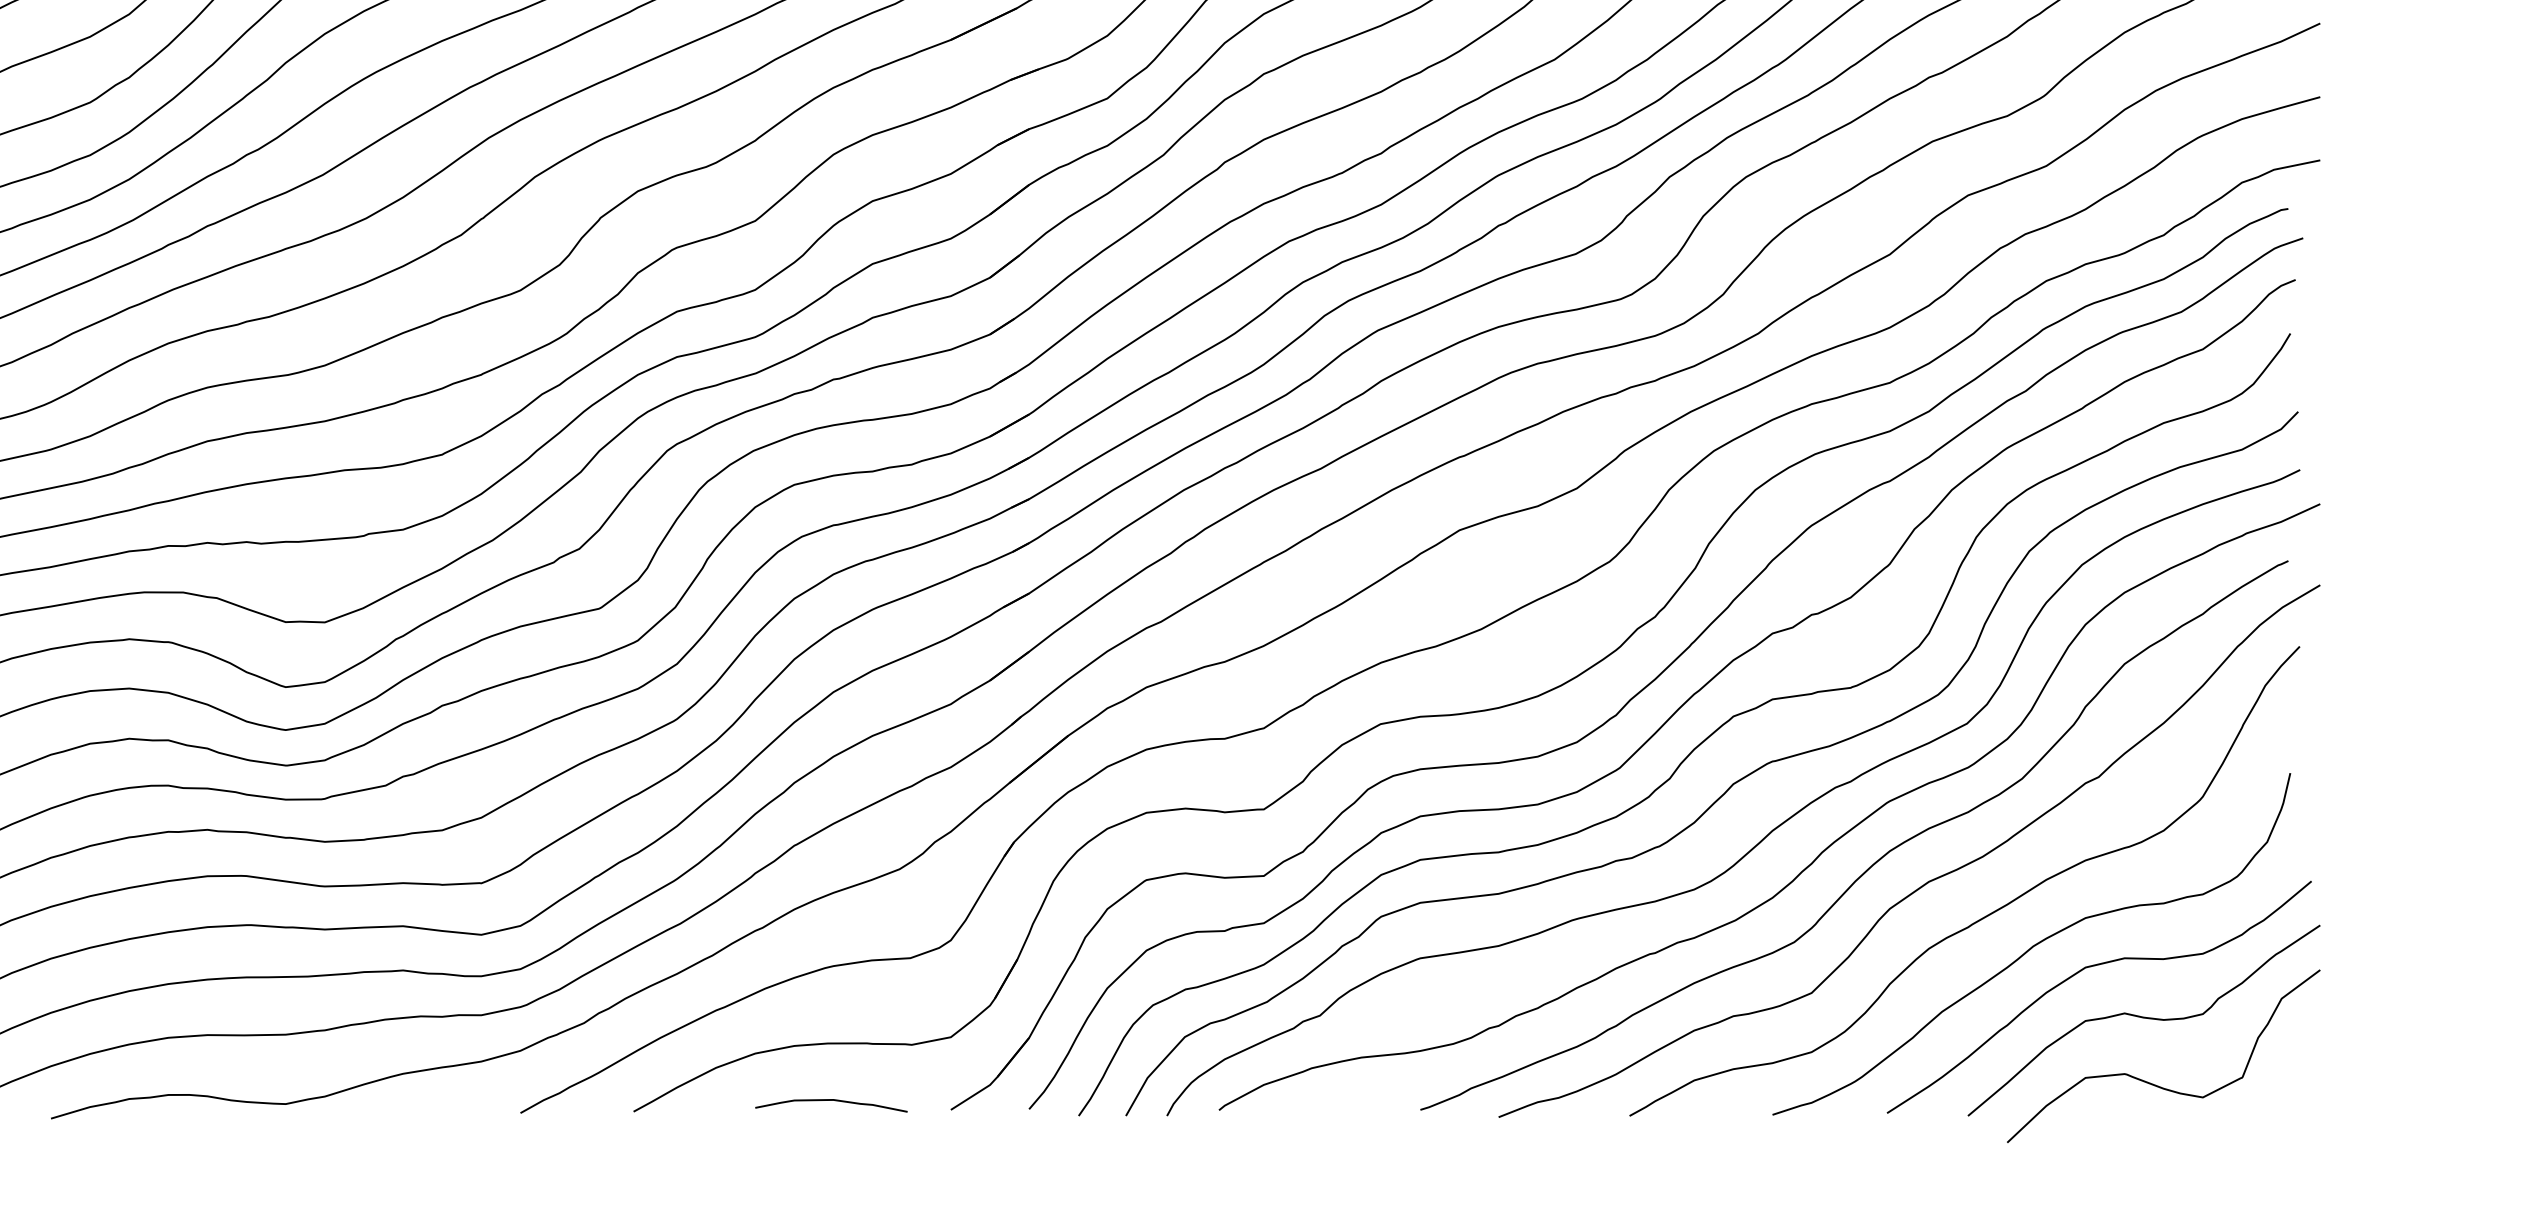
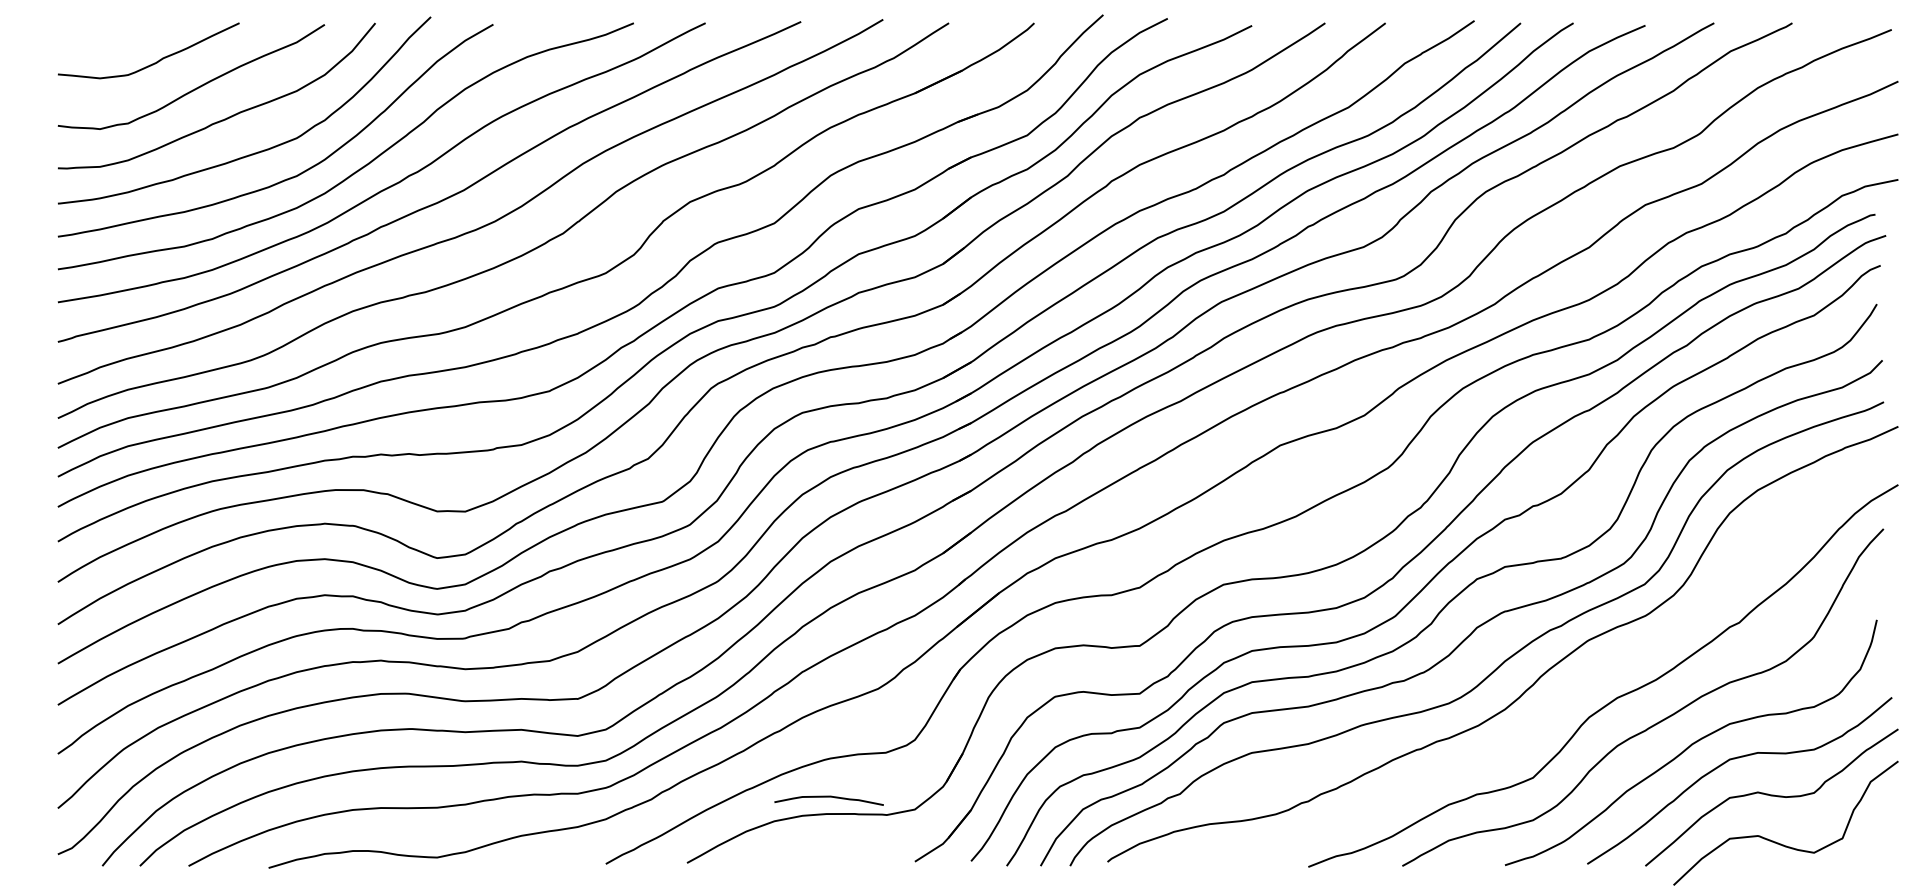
curve: (1877, 858) -> (1580, 681), removed
curve: (830, 1101) -> (828, 797), moved

